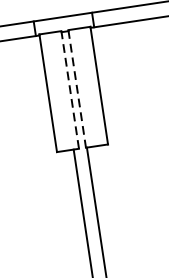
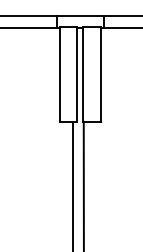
line: (70, 89) -> (77, 74), dashed -> solid
line: (77, 89) -> (83, 75), dashed -> solid

